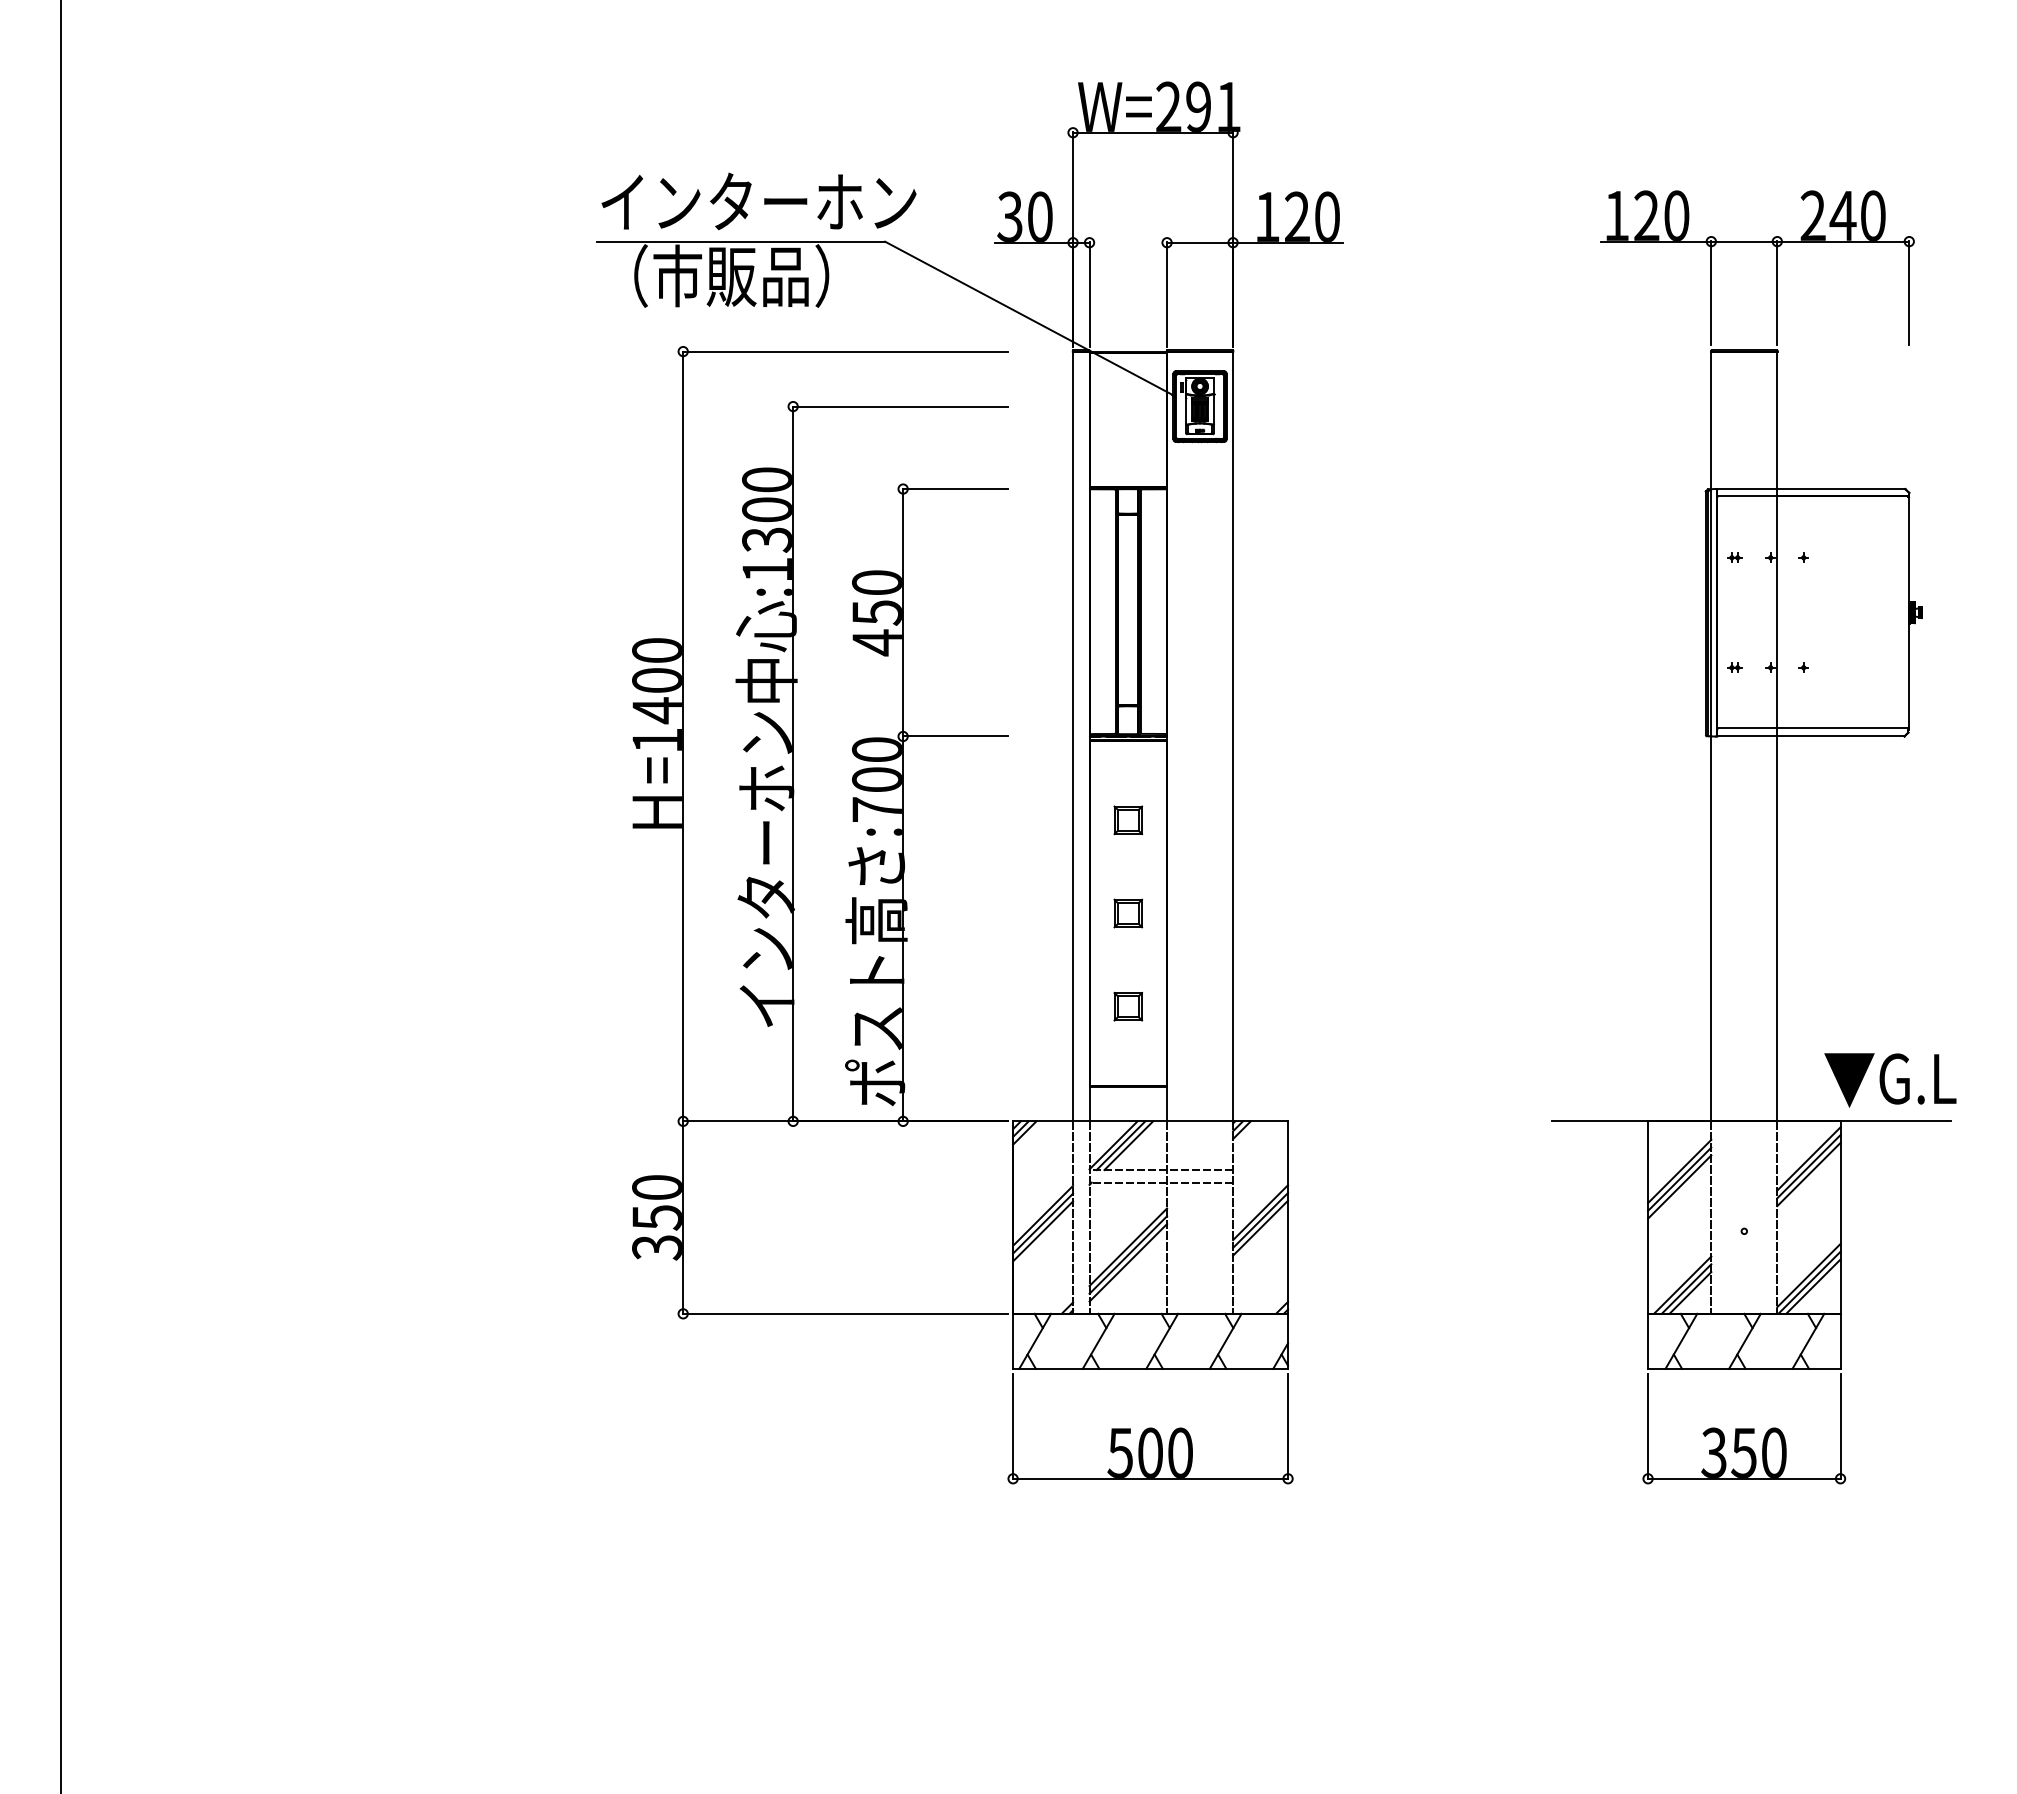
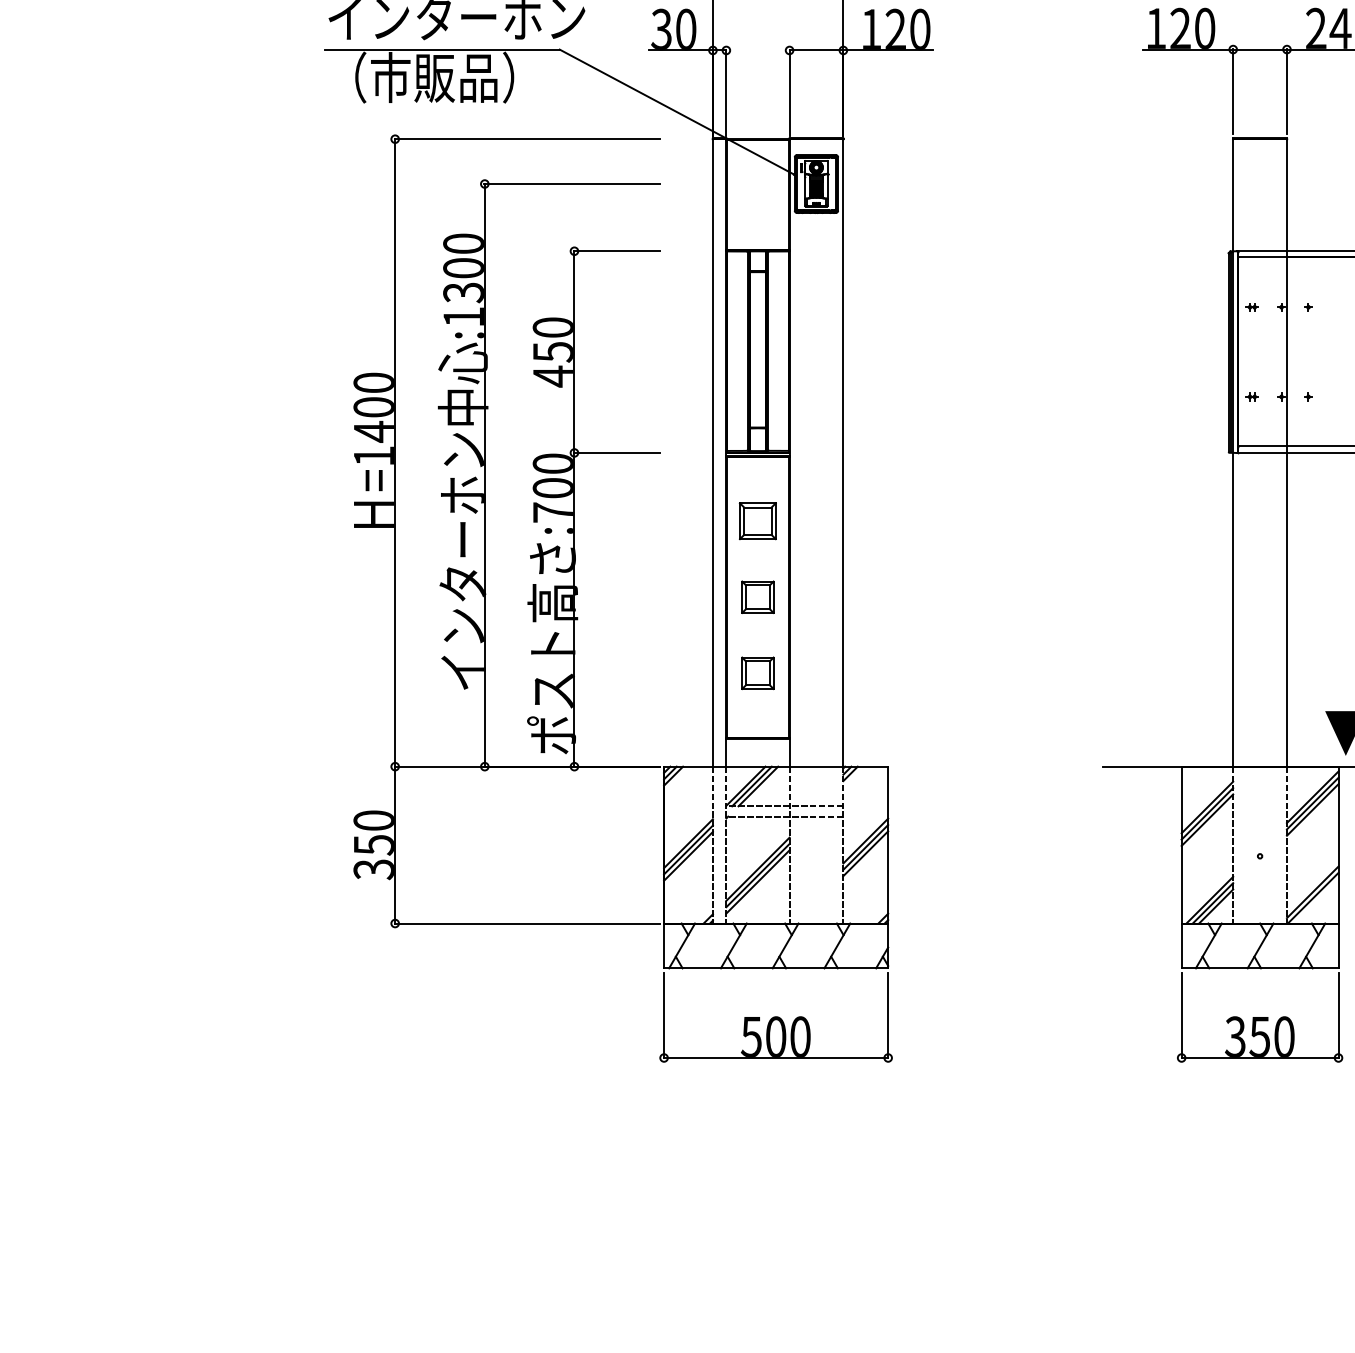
part: (1128, 820) -> (758, 521), size x1.6
part: (1128, 913) -> (758, 597), size x1.4
part: (1128, 1006) -> (758, 673), size x1.4
line: (1813, 1286) -> (1316, 901), removed

